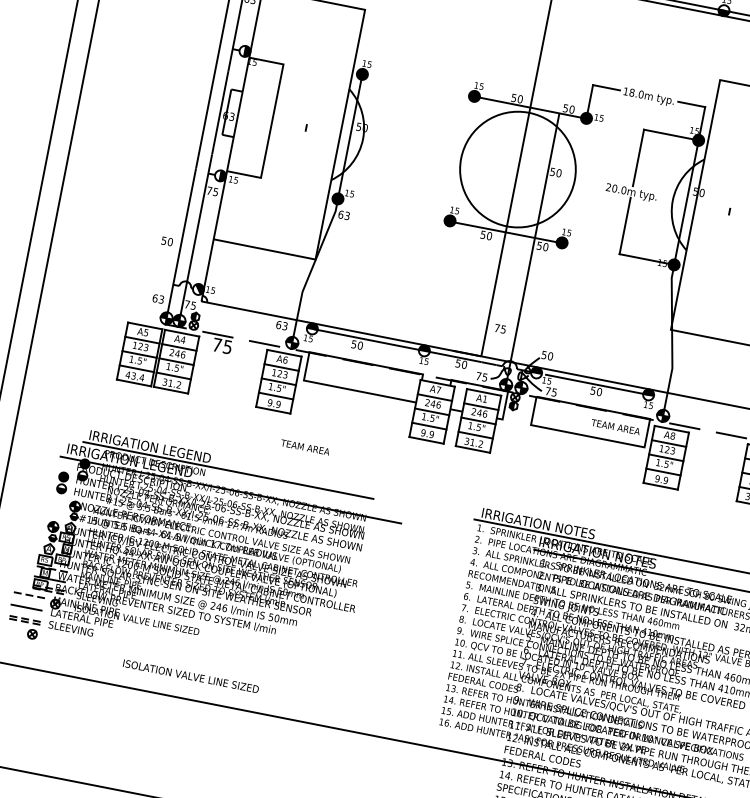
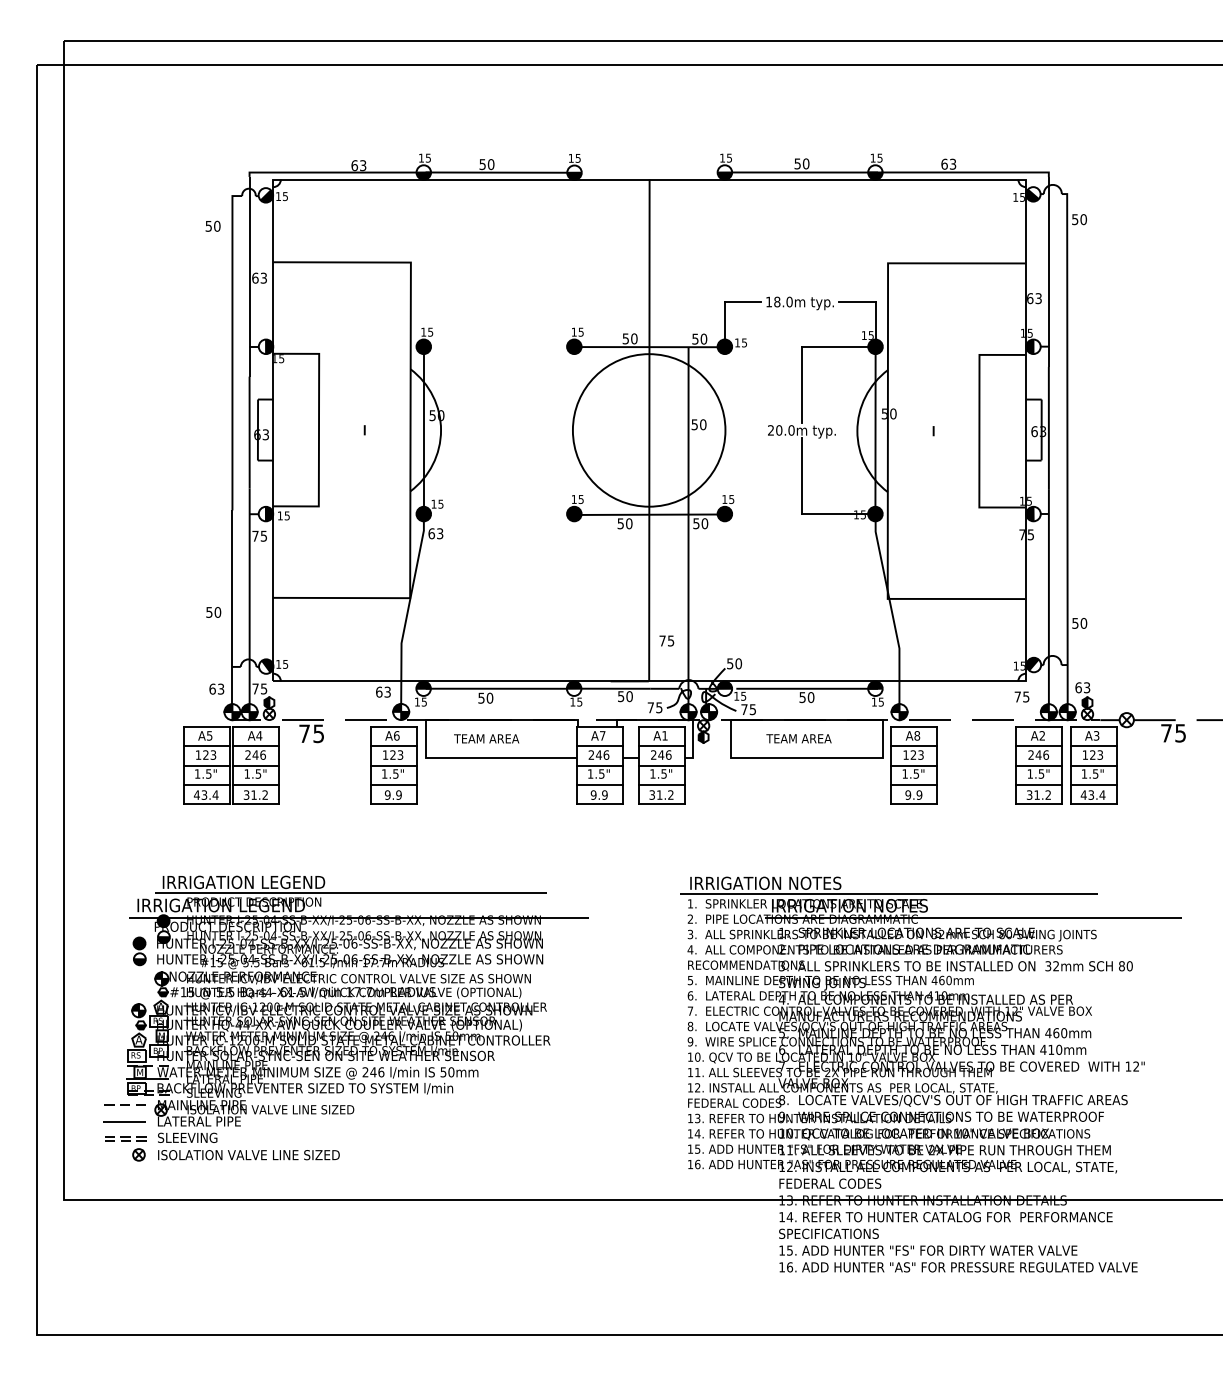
text: (615, 426) -> (798, 738), moved
text: (305, 447) -> (486, 738), moved
text: (190, 676) -> (248, 1155), moved

